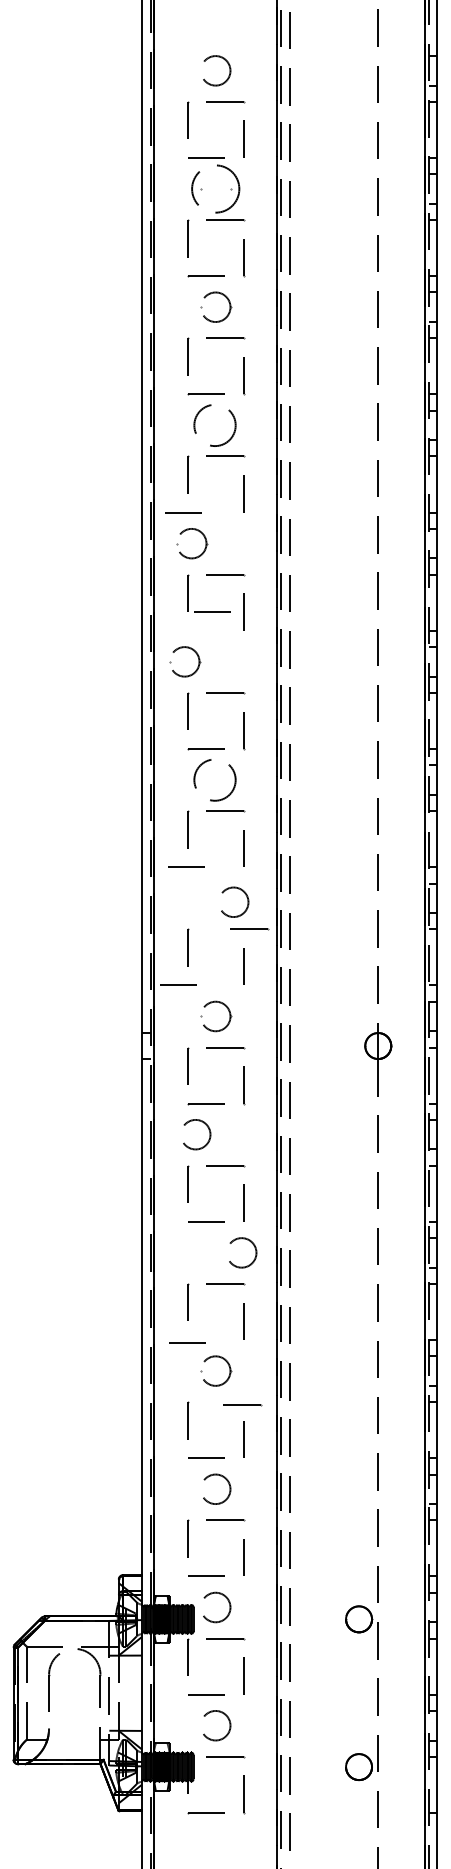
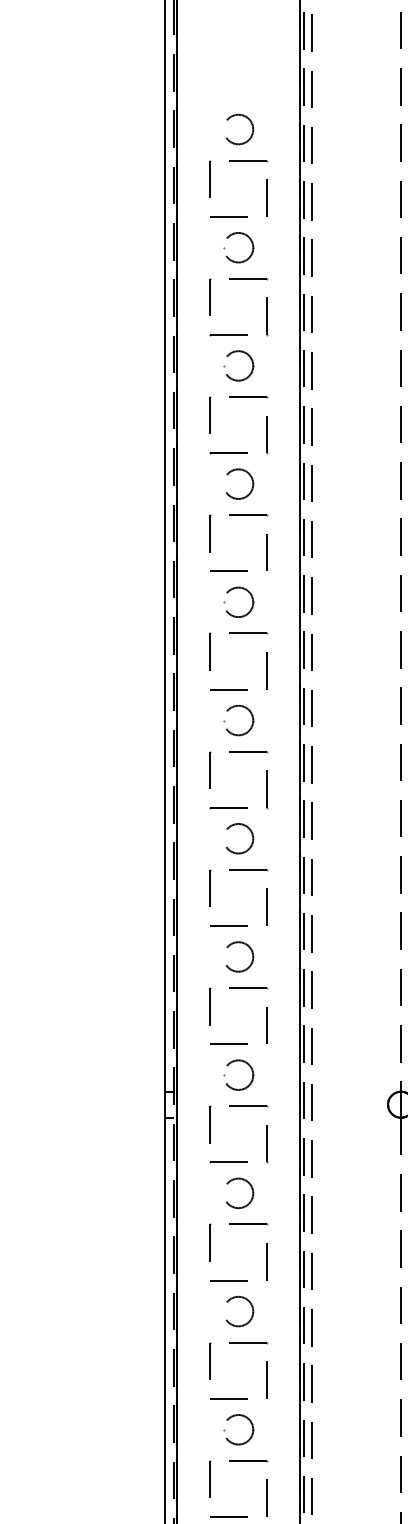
circle: (215, 188) -> (238, 247), size x0.62
circle: (217, 425) -> (240, 484), size x0.71
line: (183, 512) -> (229, 571), moved
part: (202, 535) -> (249, 594), moved
line: (212, 611) -> (229, 689), moved
part: (197, 657) -> (251, 716), moved
circle: (217, 779) -> (240, 838), size x0.71
line: (186, 866) -> (229, 925), moved
circle: (235, 901) -> (240, 956), moved
line: (249, 929) -> (248, 988), moved
line: (178, 984) -> (229, 1043), moved
circle: (197, 1134) -> (240, 1193), moved
circle: (243, 1252) -> (240, 1311), moved
line: (187, 1342) -> (229, 1398), moved
line: (242, 1405) -> (248, 1461), moved

